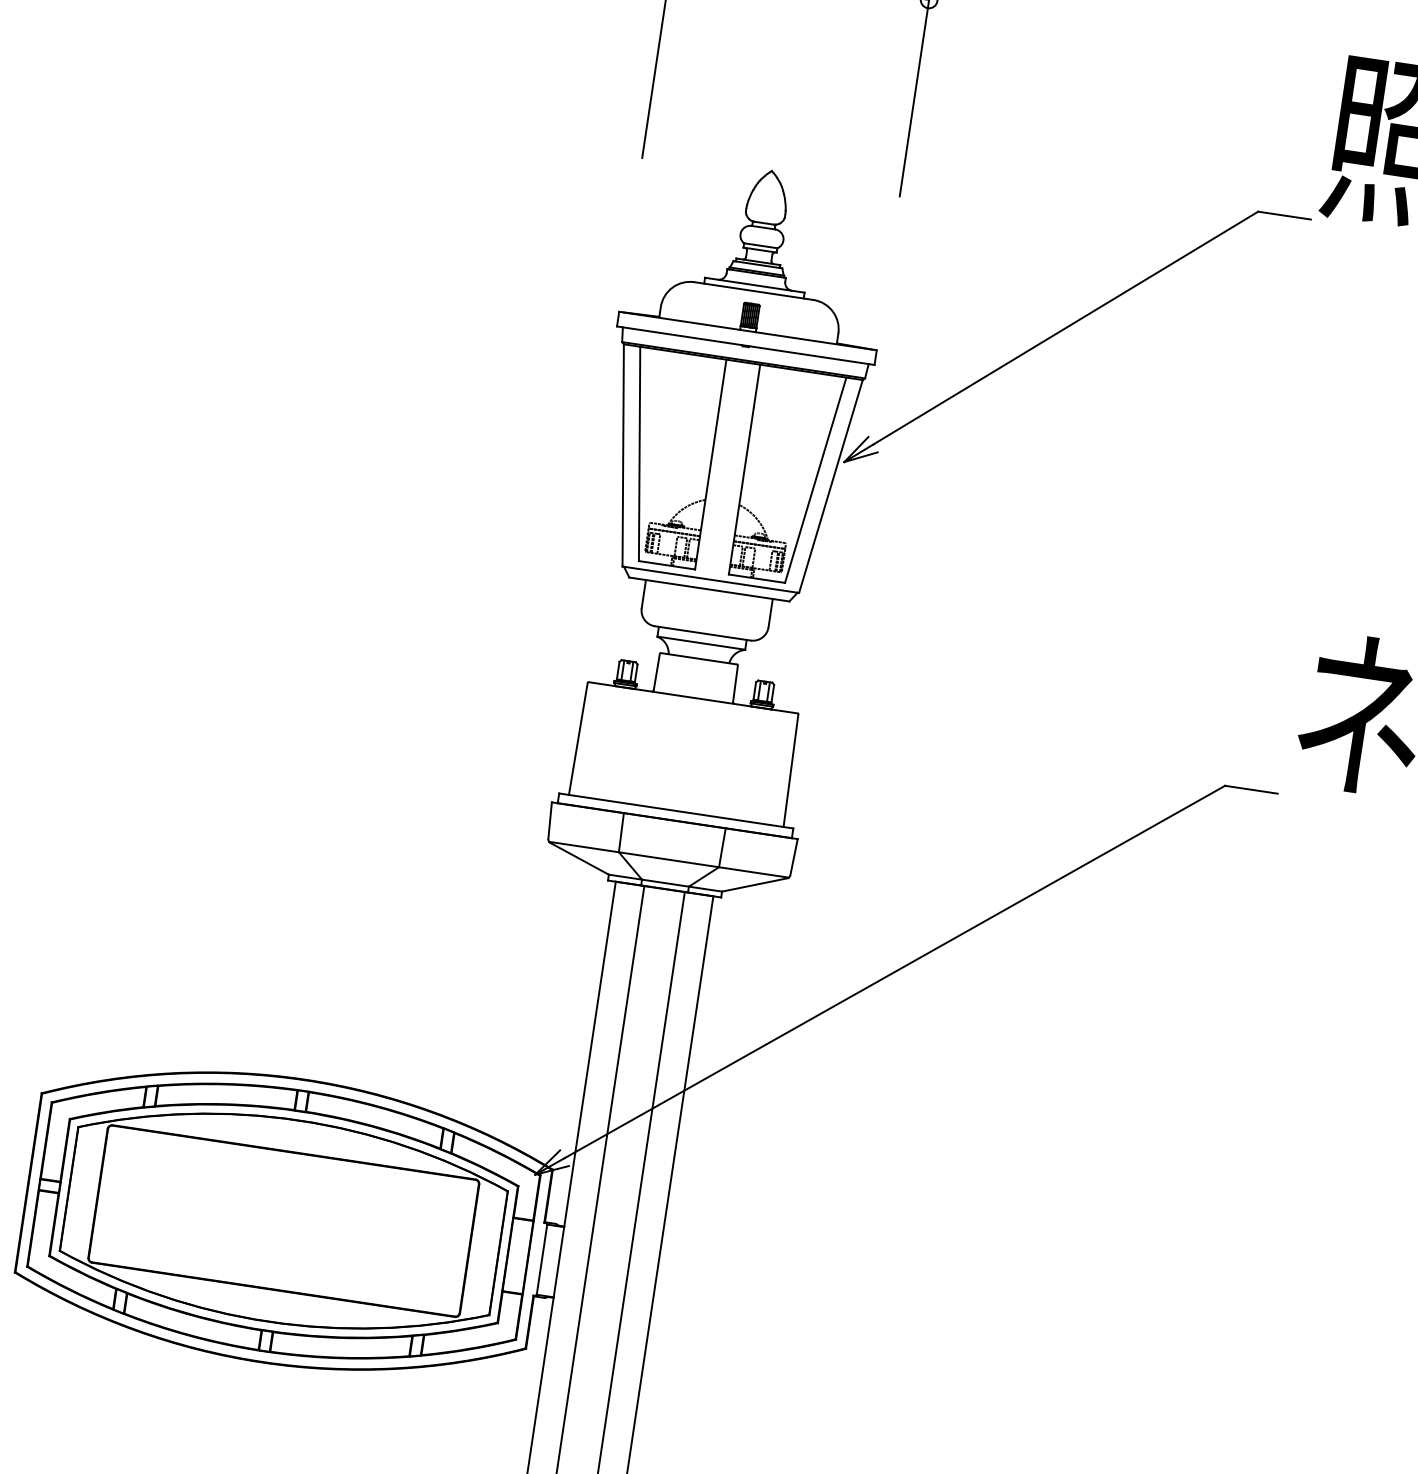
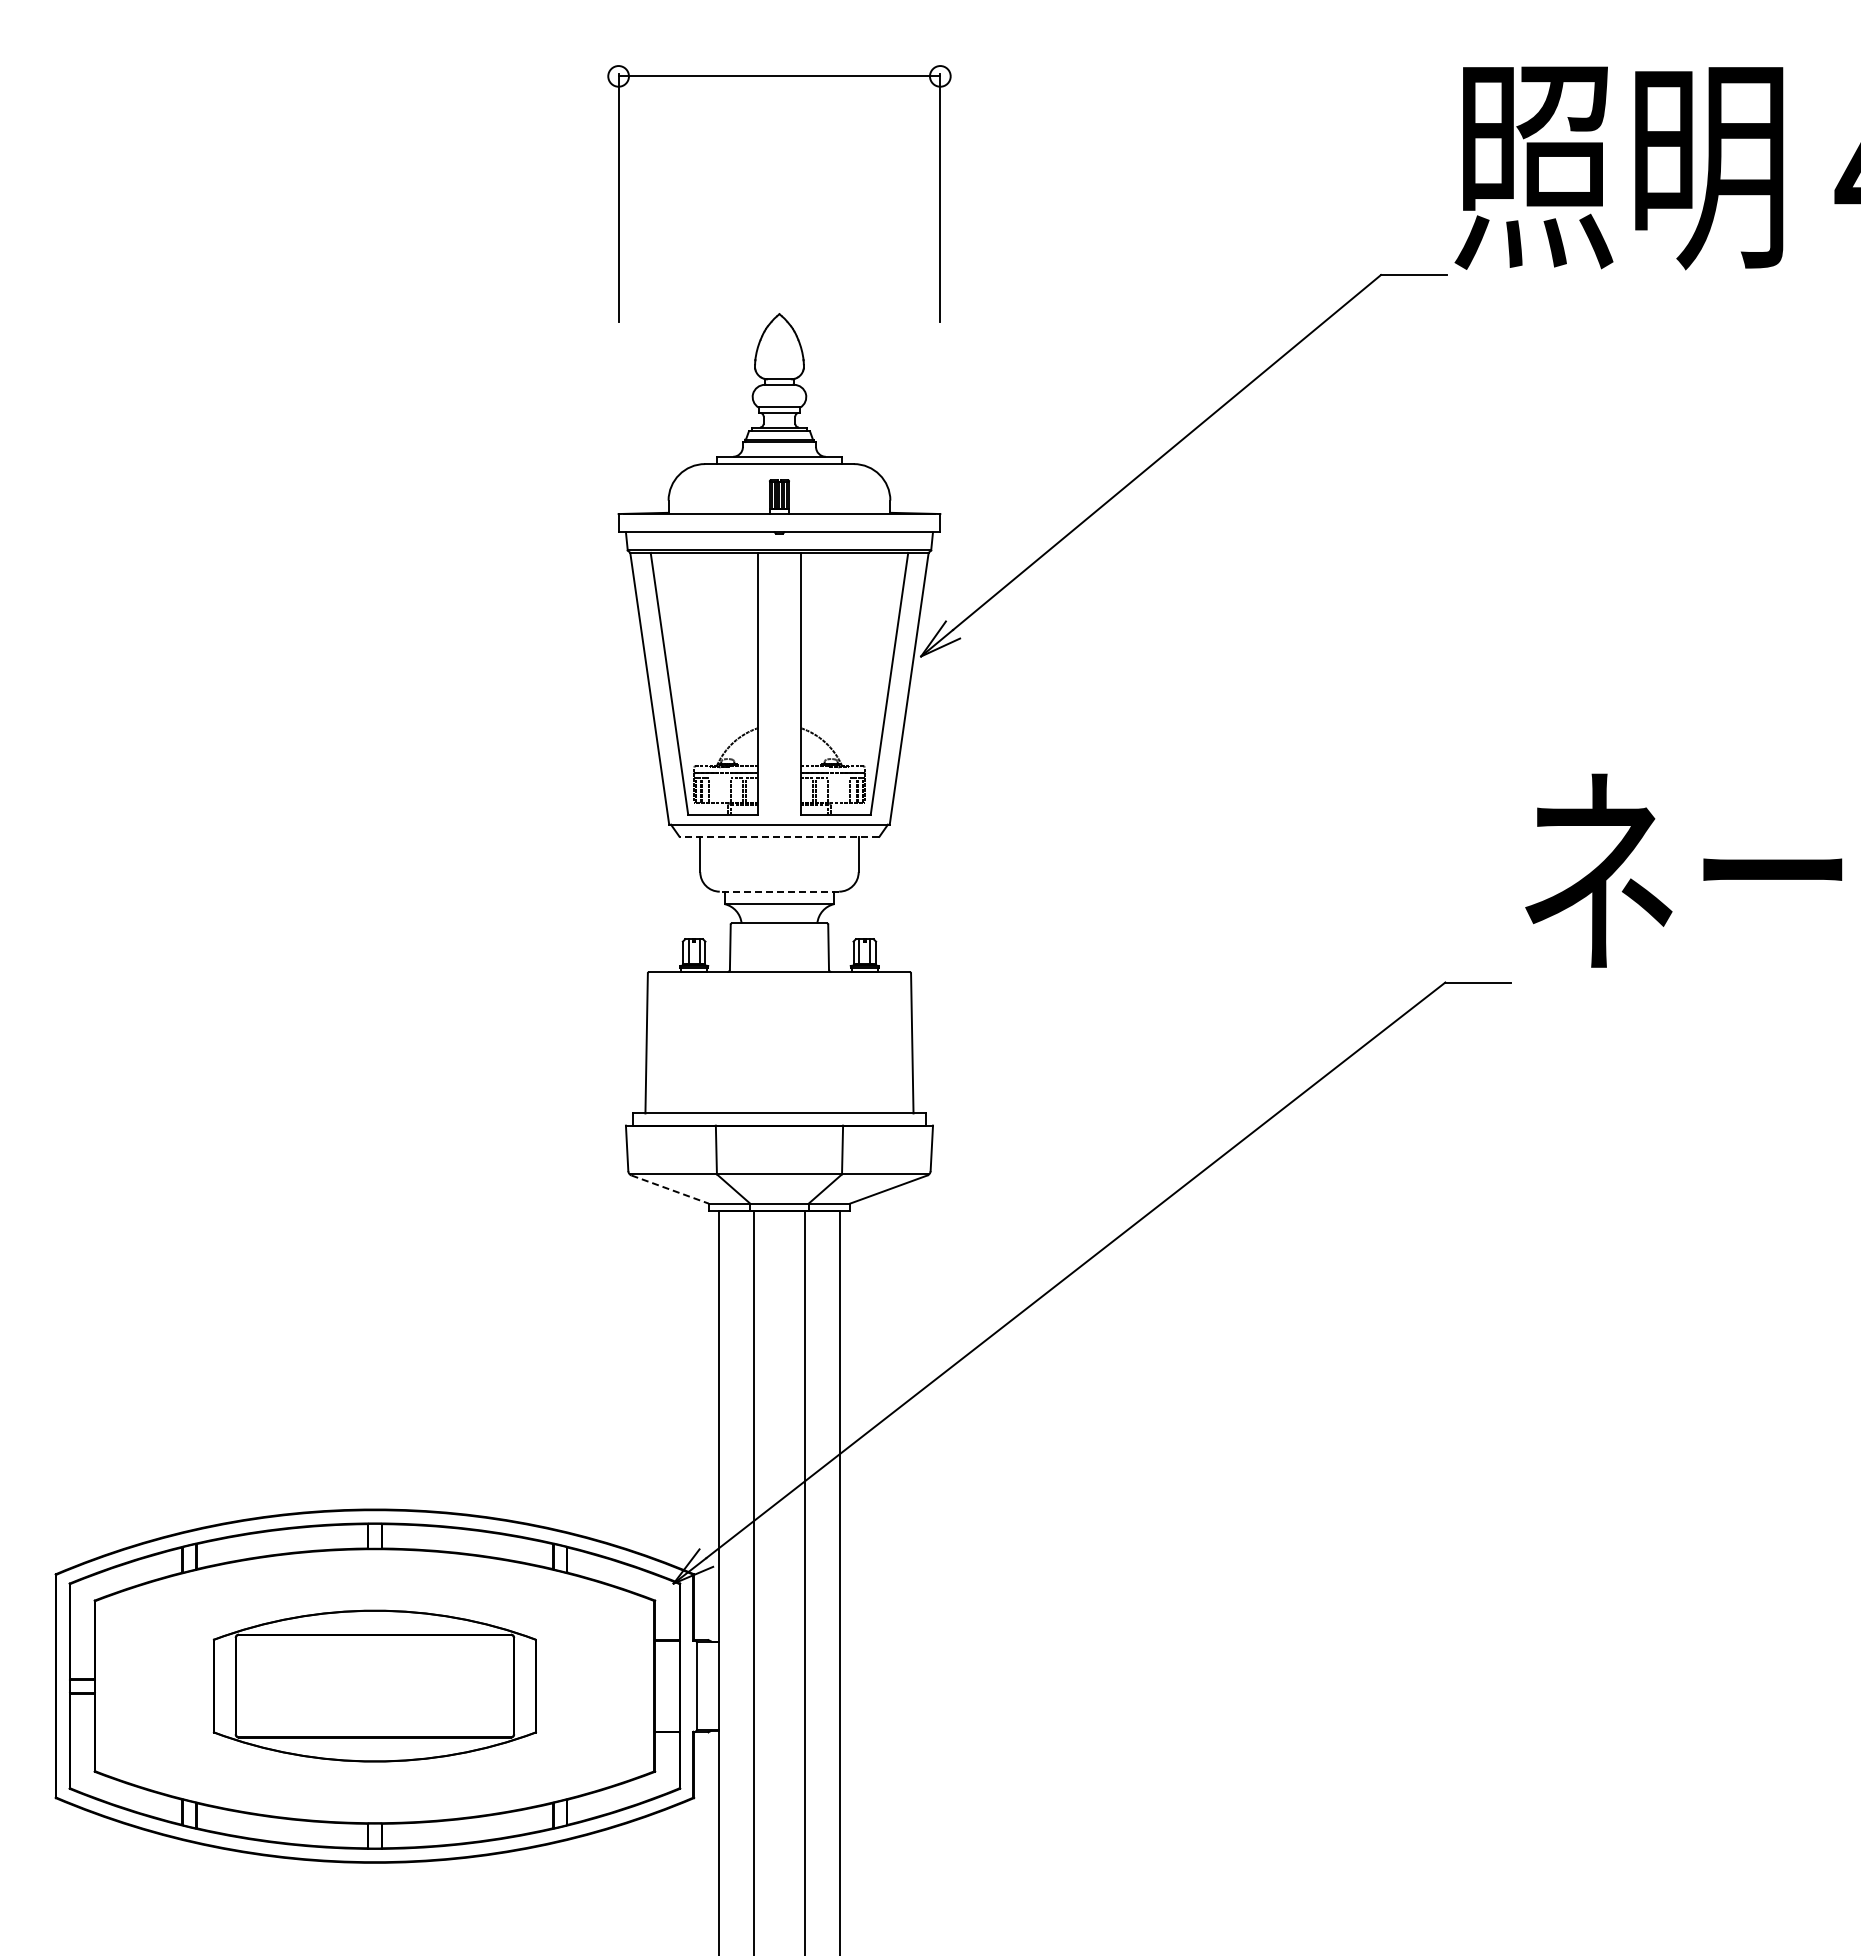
line: (709, 589) -> (779, 836), solid -> dashed
line: (702, 633) -> (779, 891), solid -> dashed
line: (579, 858) -> (670, 1189), solid -> dashed
part: (283, 1220) -> (374, 1685), size x0.6

